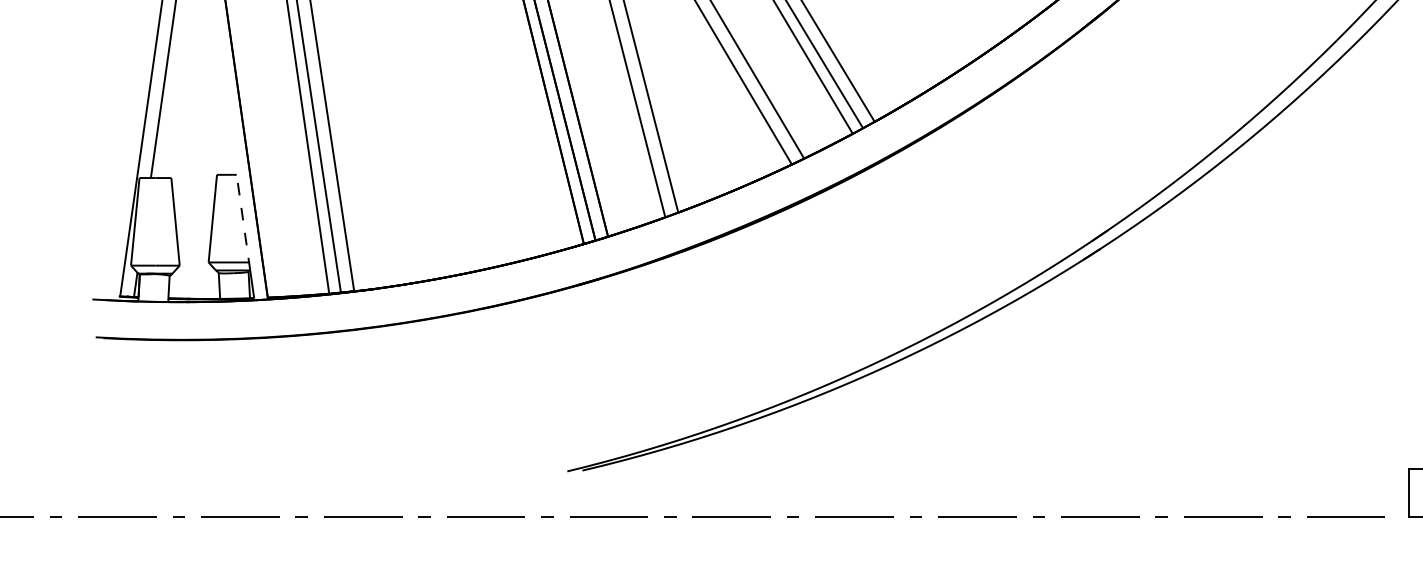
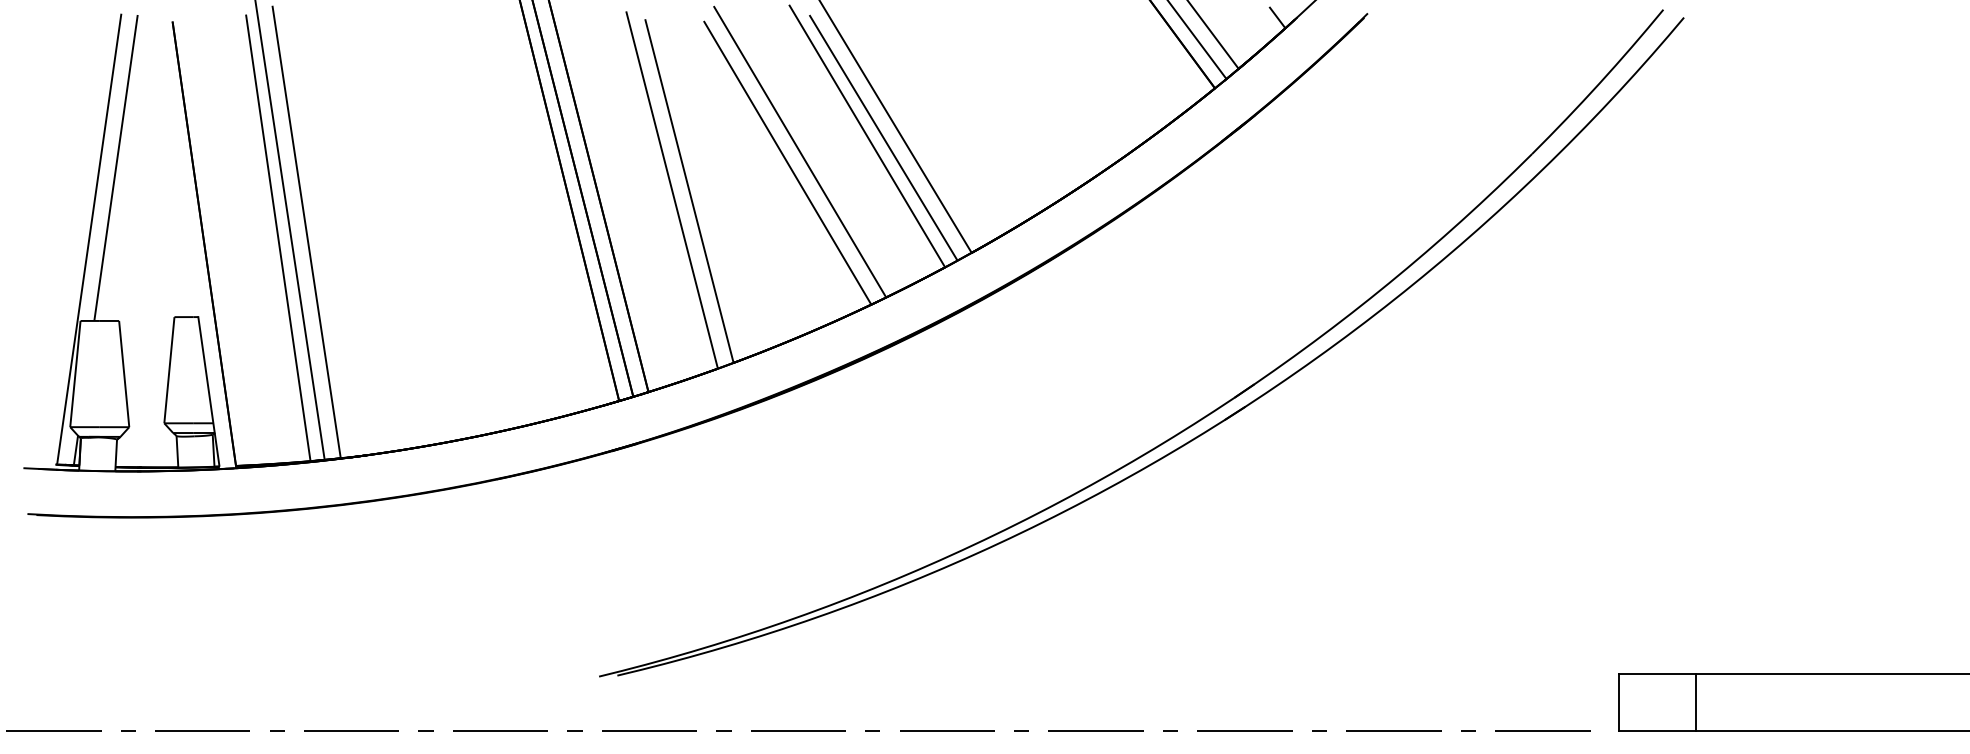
line: (243, 222) -> (206, 374), dashed -> solid

